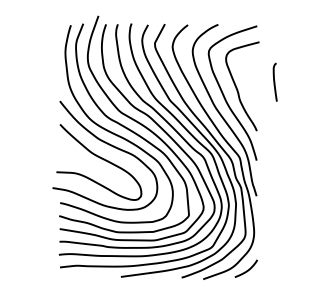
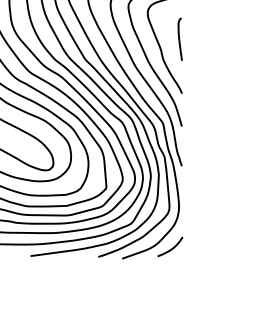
curve: (274, 81) -> (179, 38), moved

